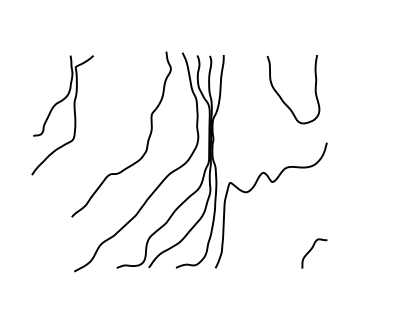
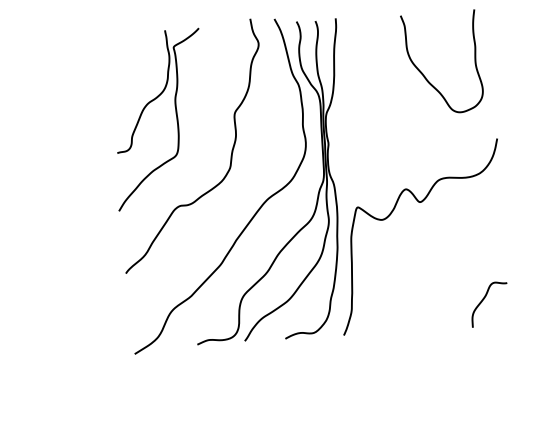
part: (52, 110) -> (143, 113), moved

